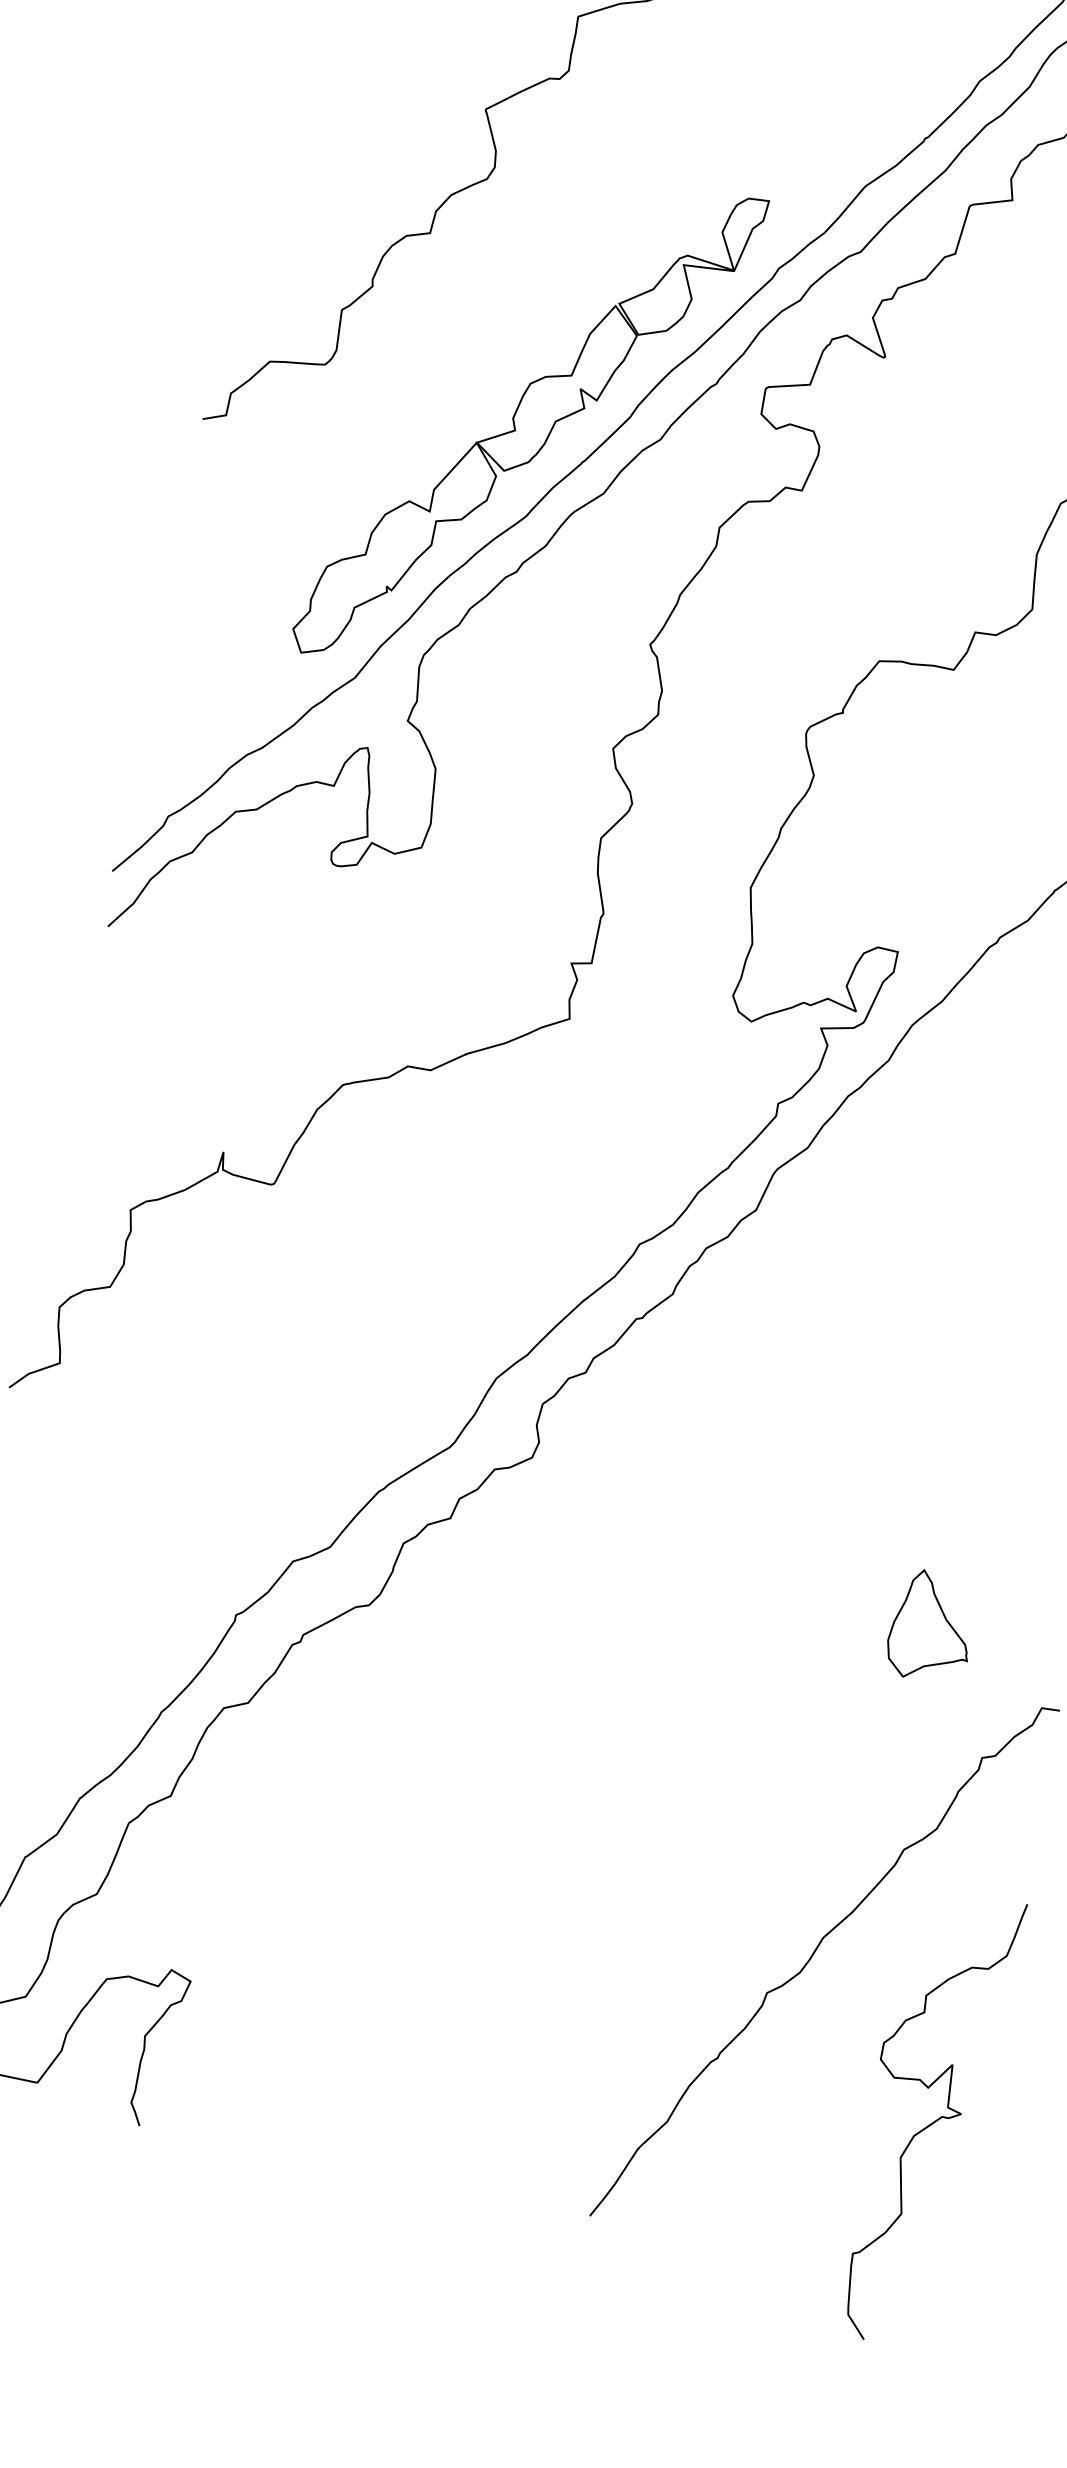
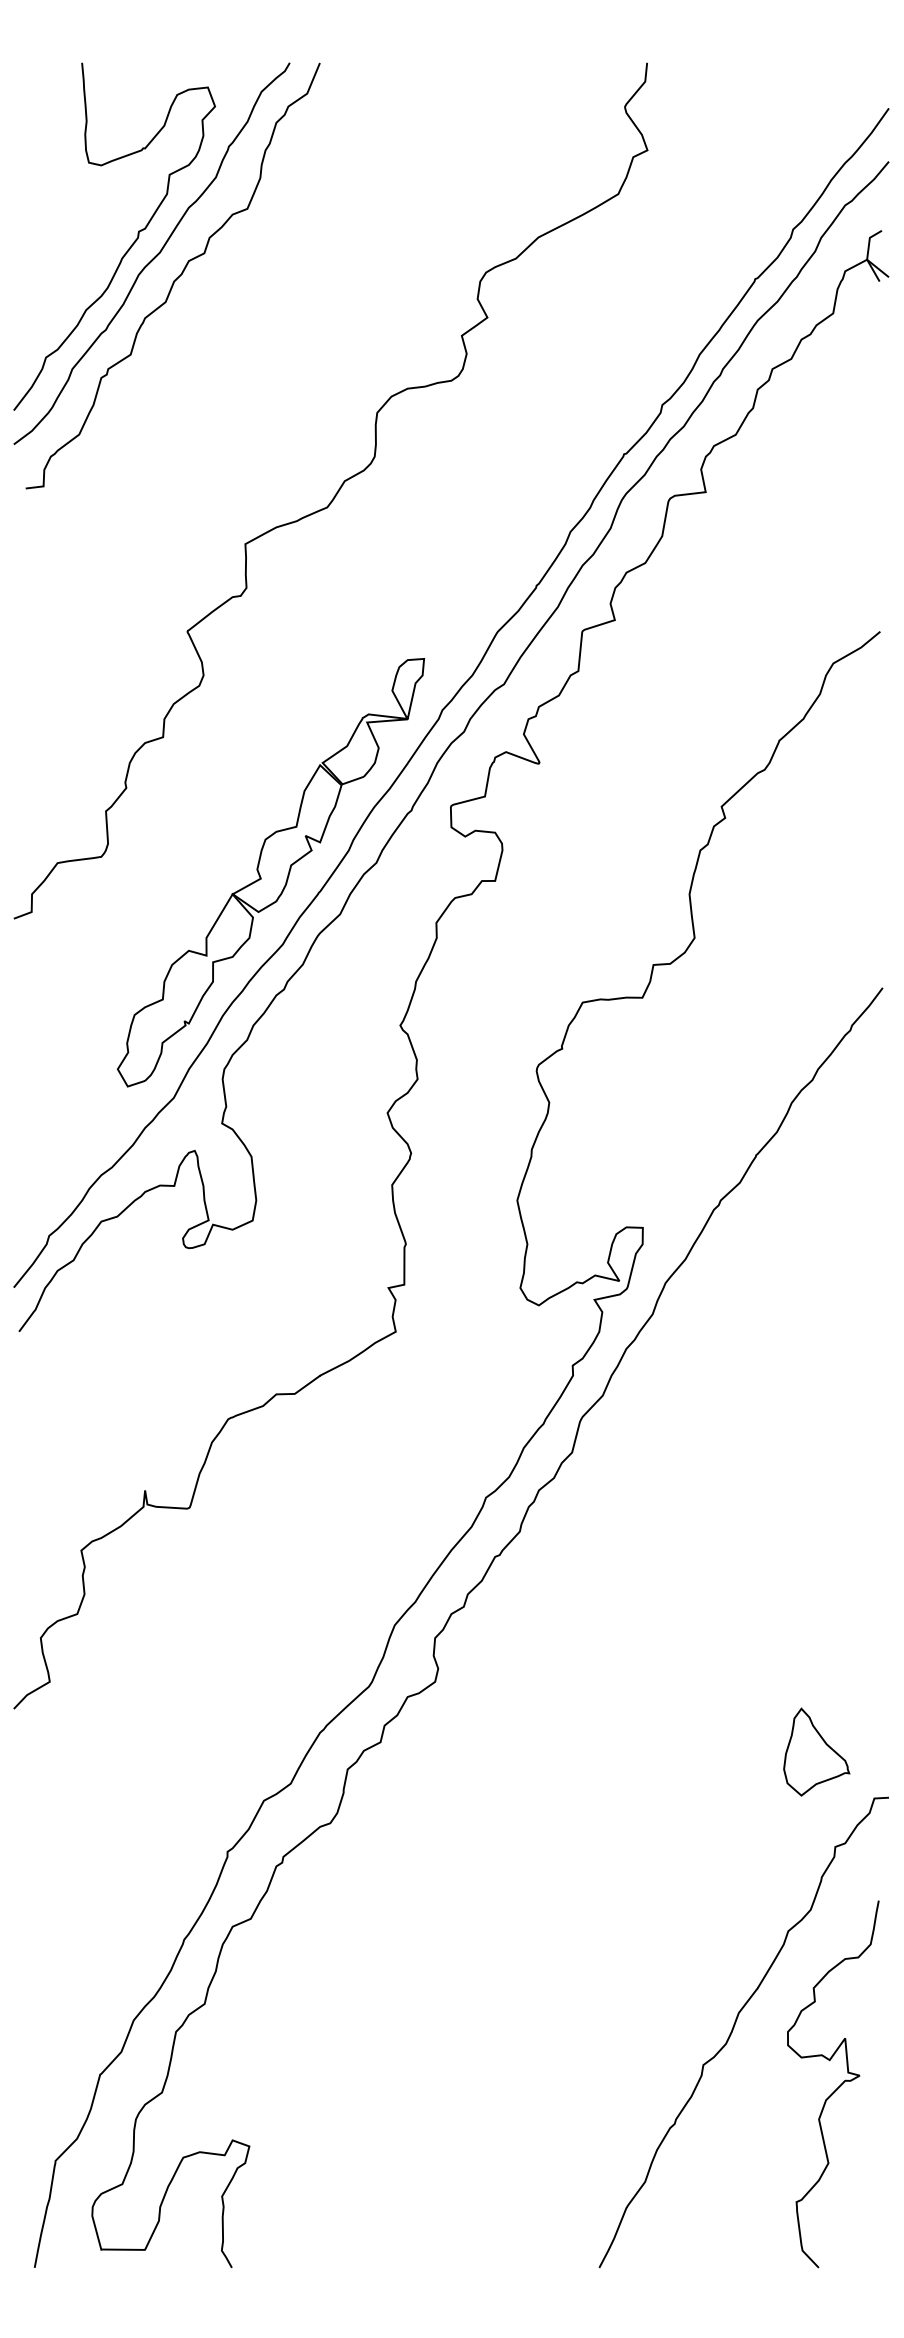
part: (932, 1626) -> (816, 1751), moved
curve: (931, 2123) -> (837, 2087), moved

